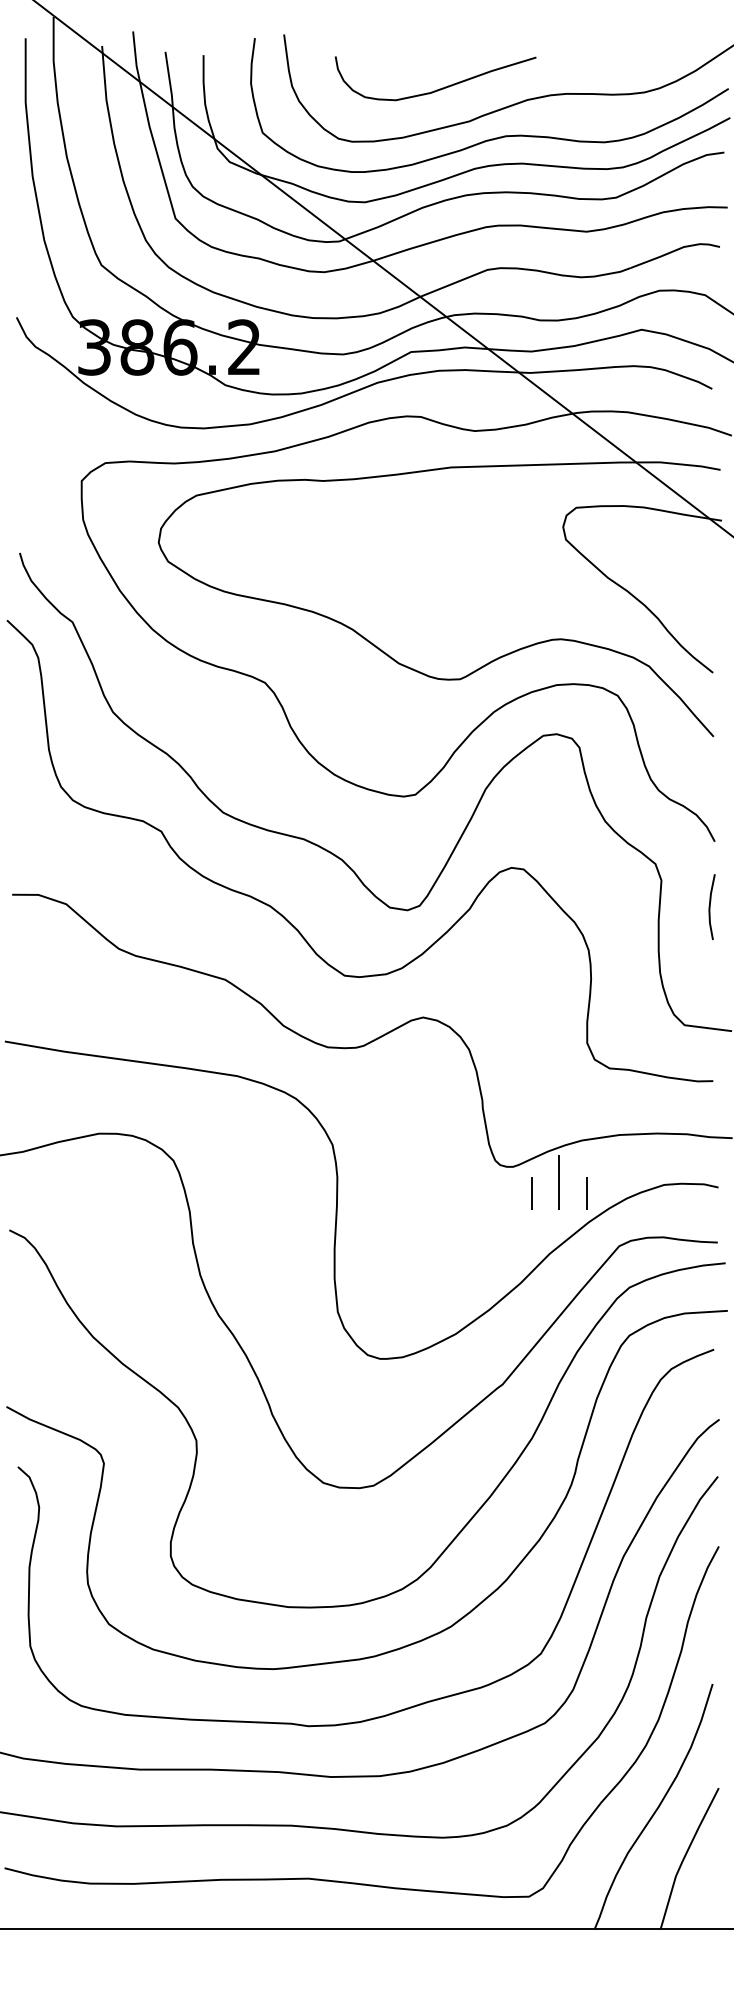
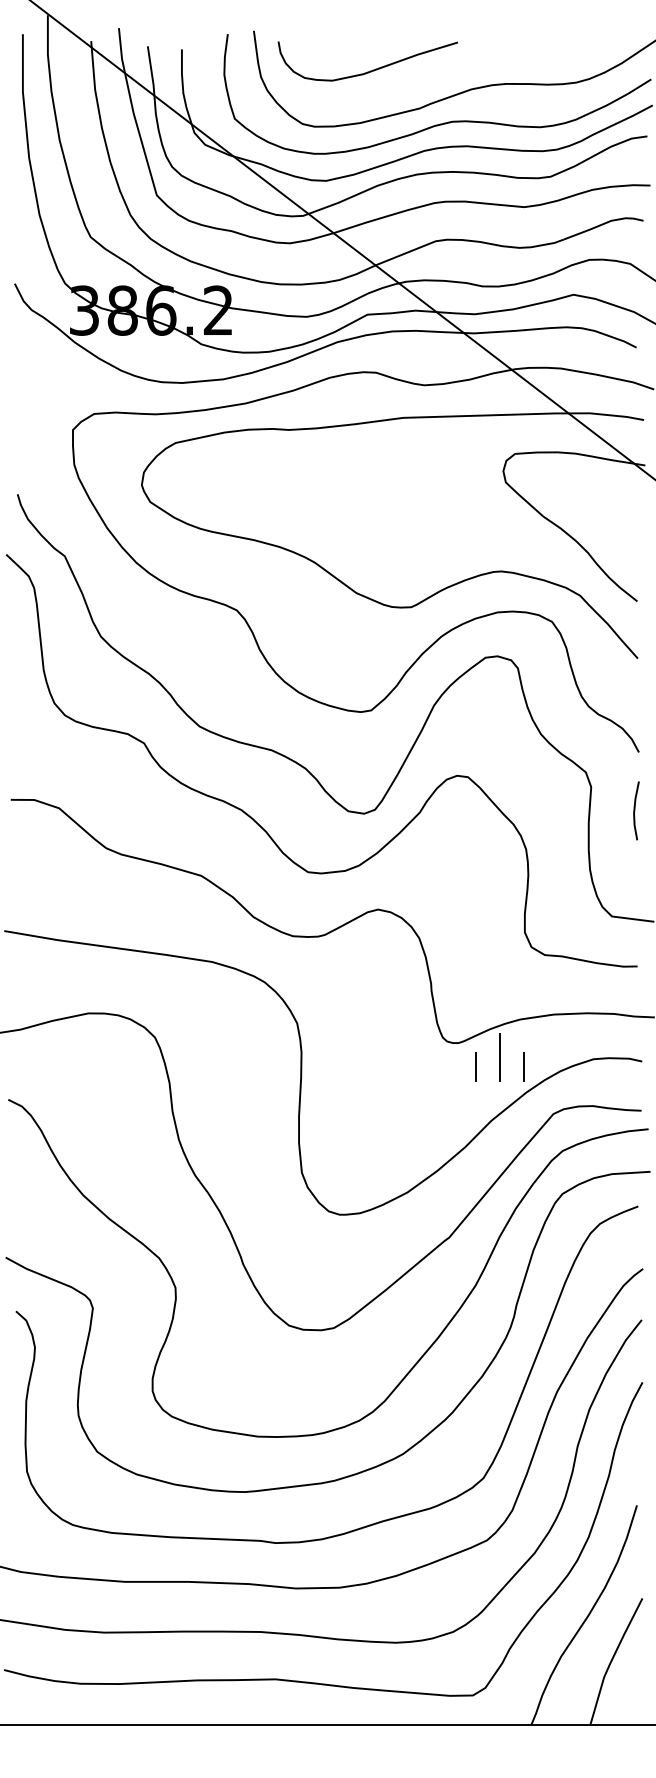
curve: (439, 88) -> (371, 70), moved

